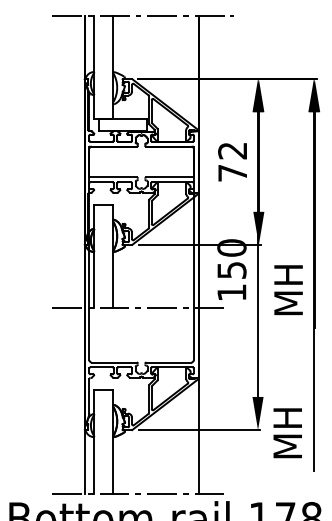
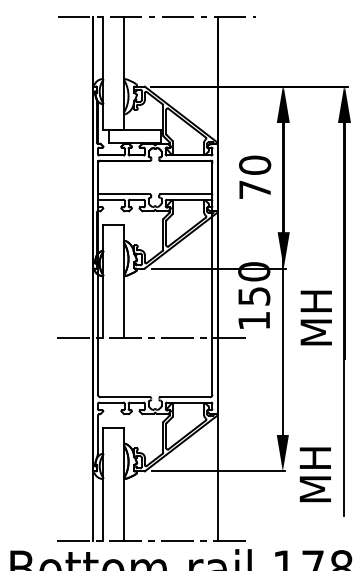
text: (233, 150) -> (255, 164), 72 -> 70

